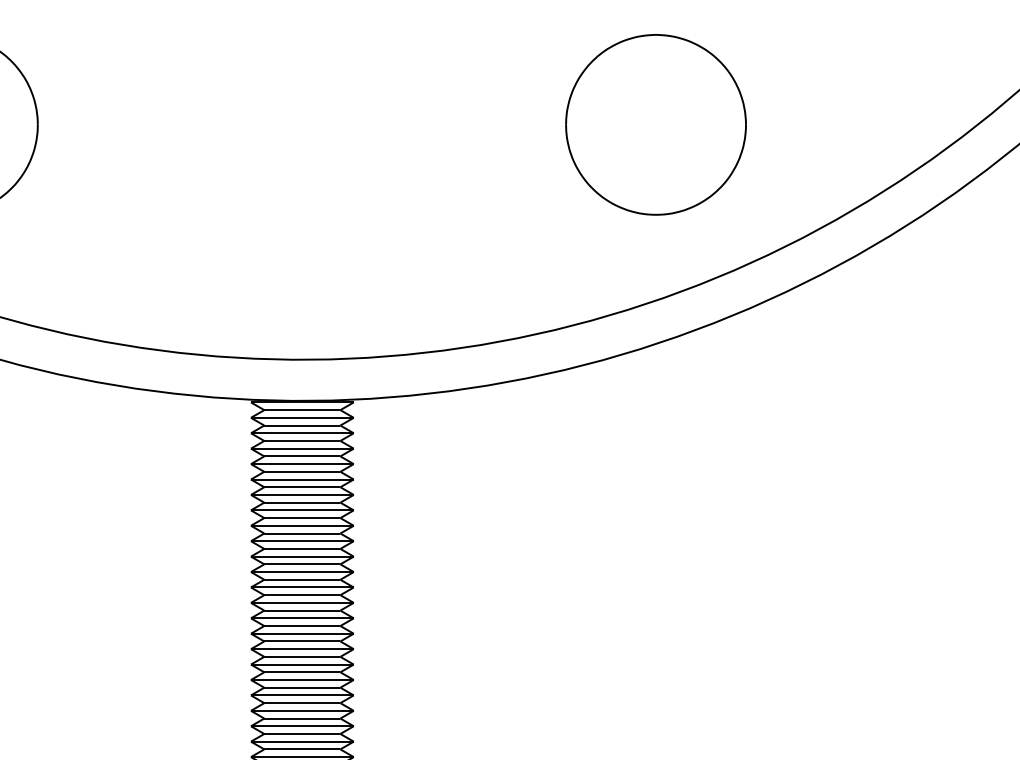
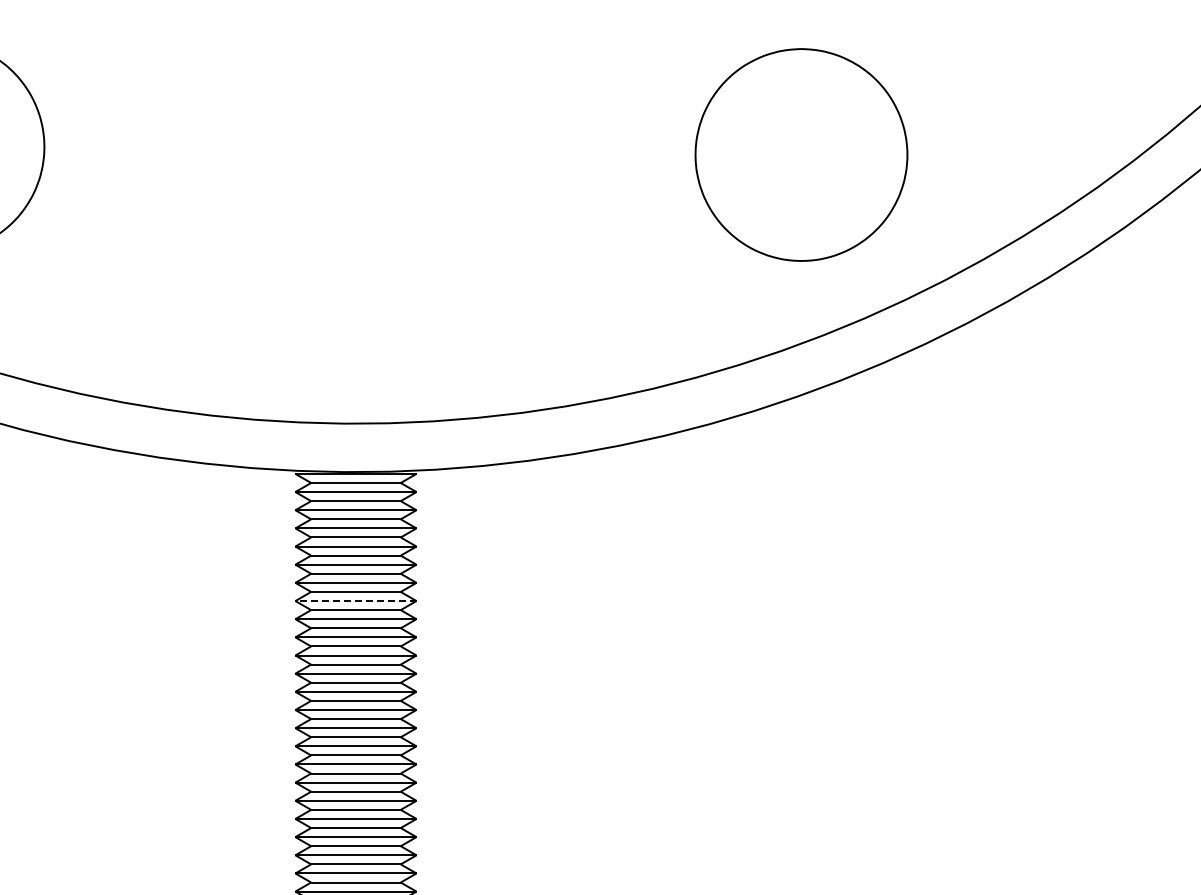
part: (656, 124) -> (801, 154), moved
line: (301, 510) -> (355, 601), solid -> dashed

